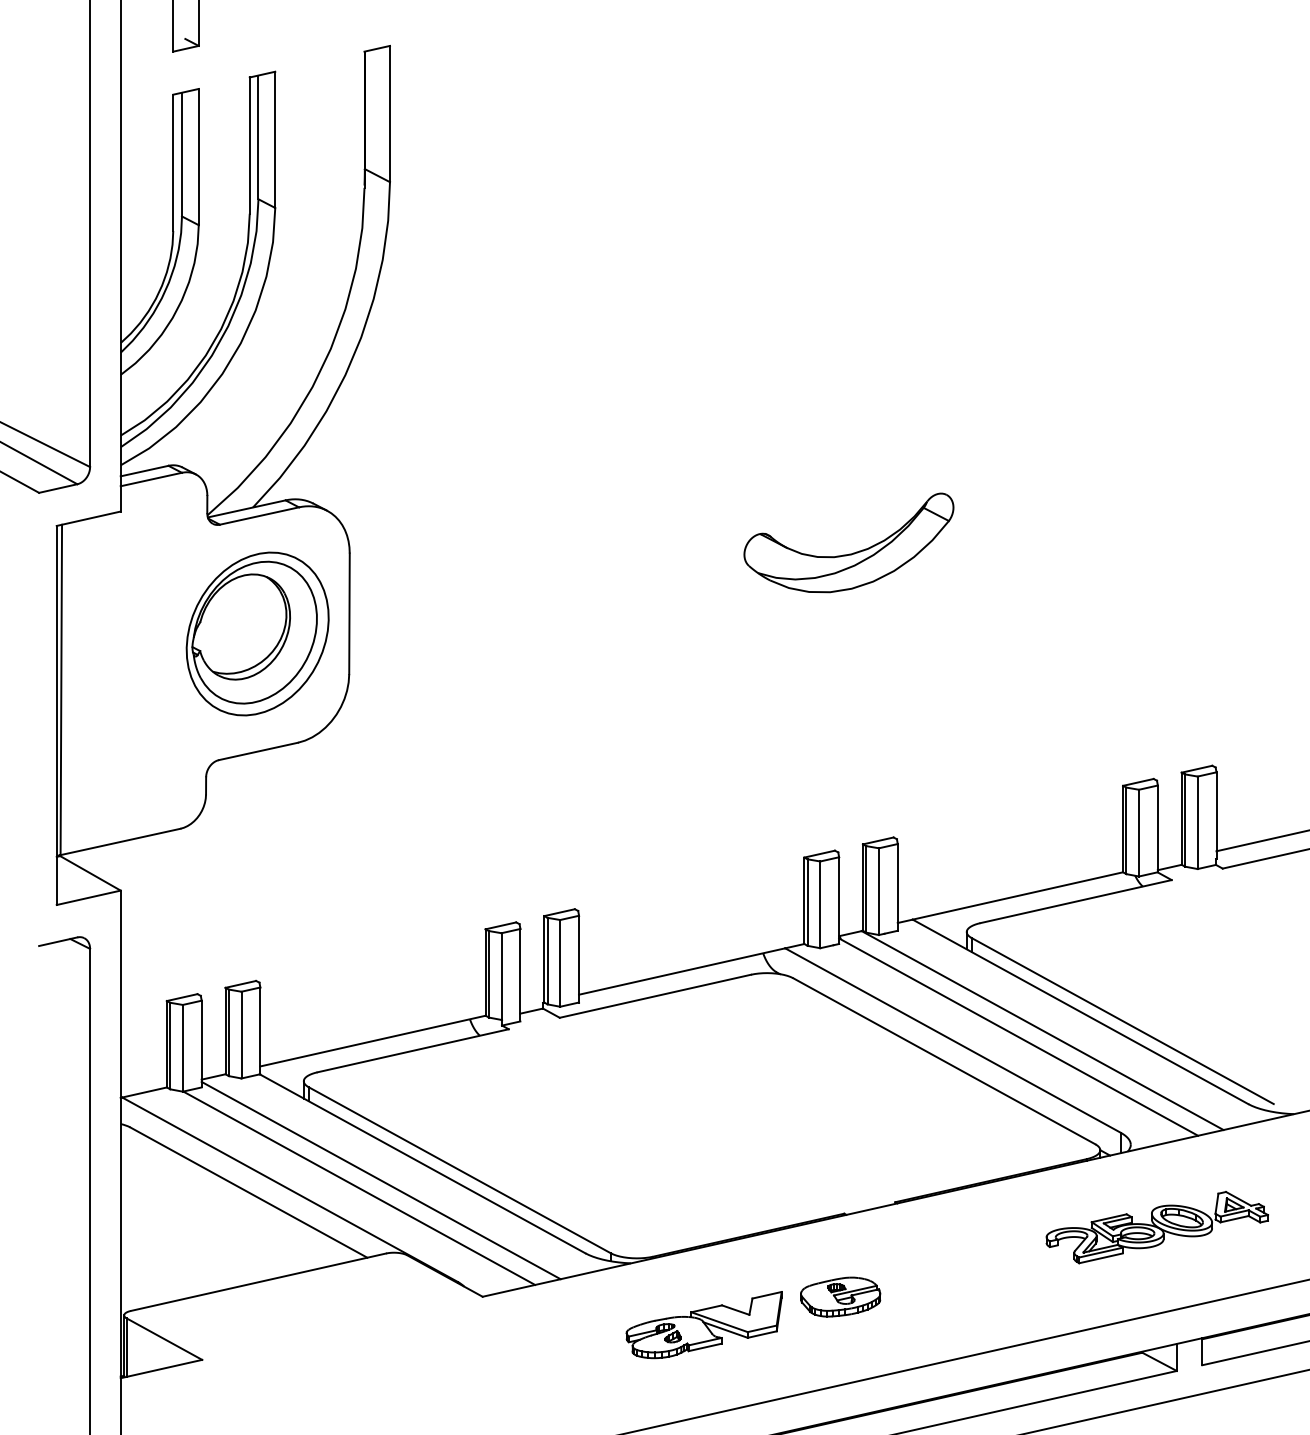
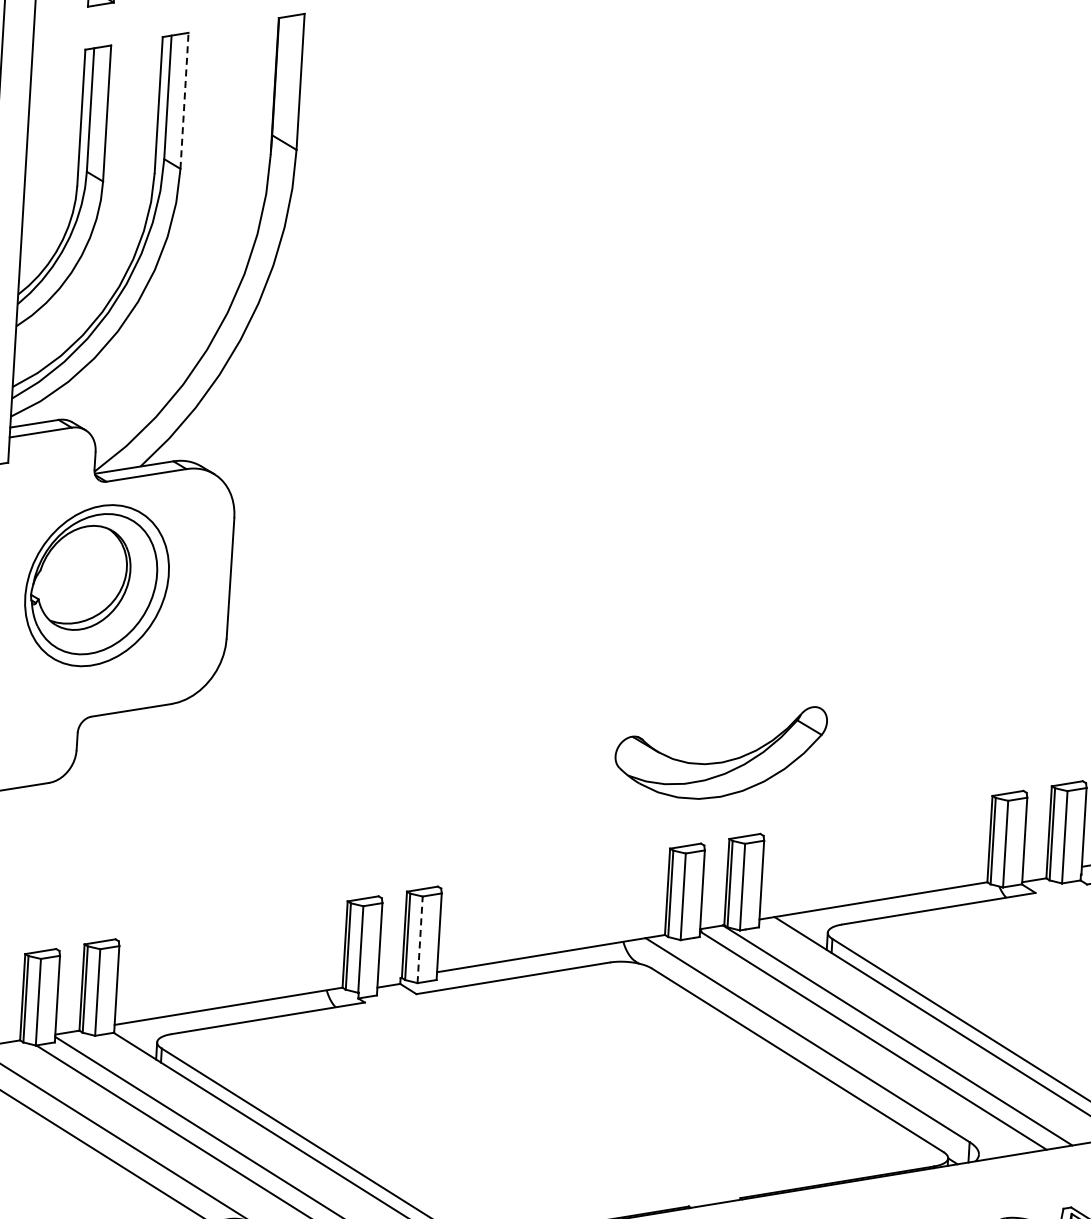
line: (275, 139) -> (184, 100), solid -> dashed
part: (849, 553) -> (720, 761), moved
part: (257, 633) -> (96, 585), moved
line: (560, 962) -> (420, 938), solid -> dashed

